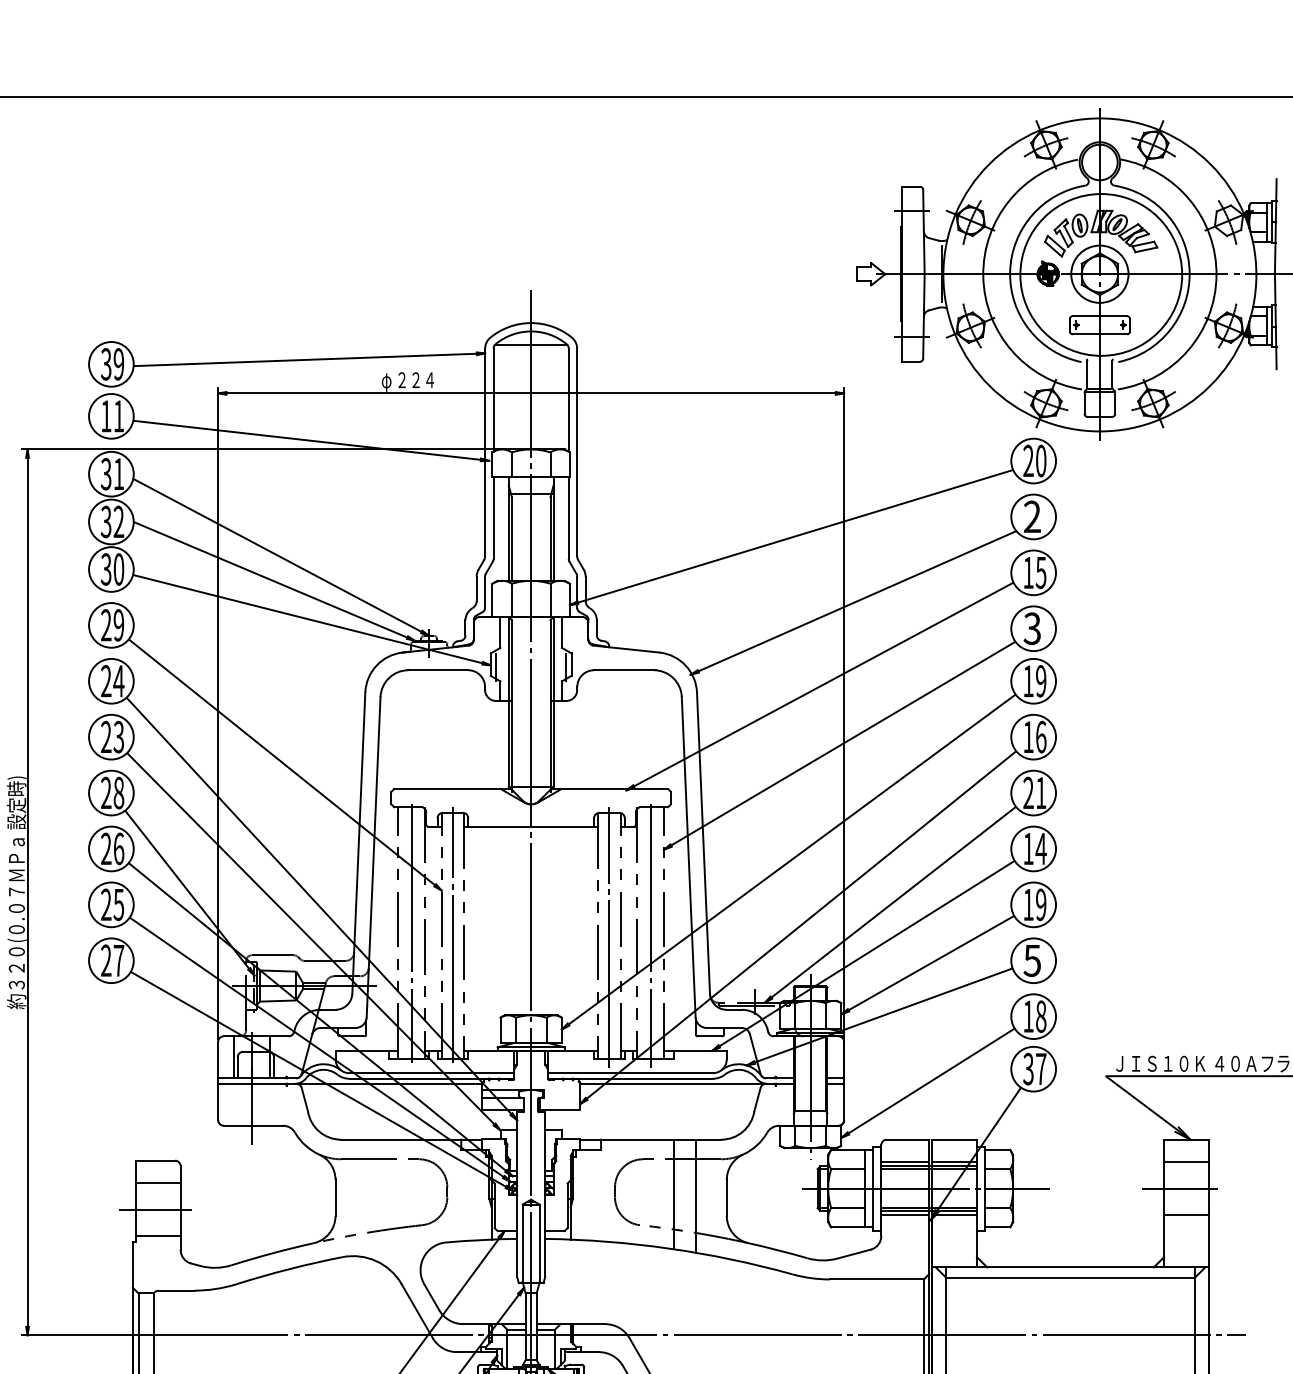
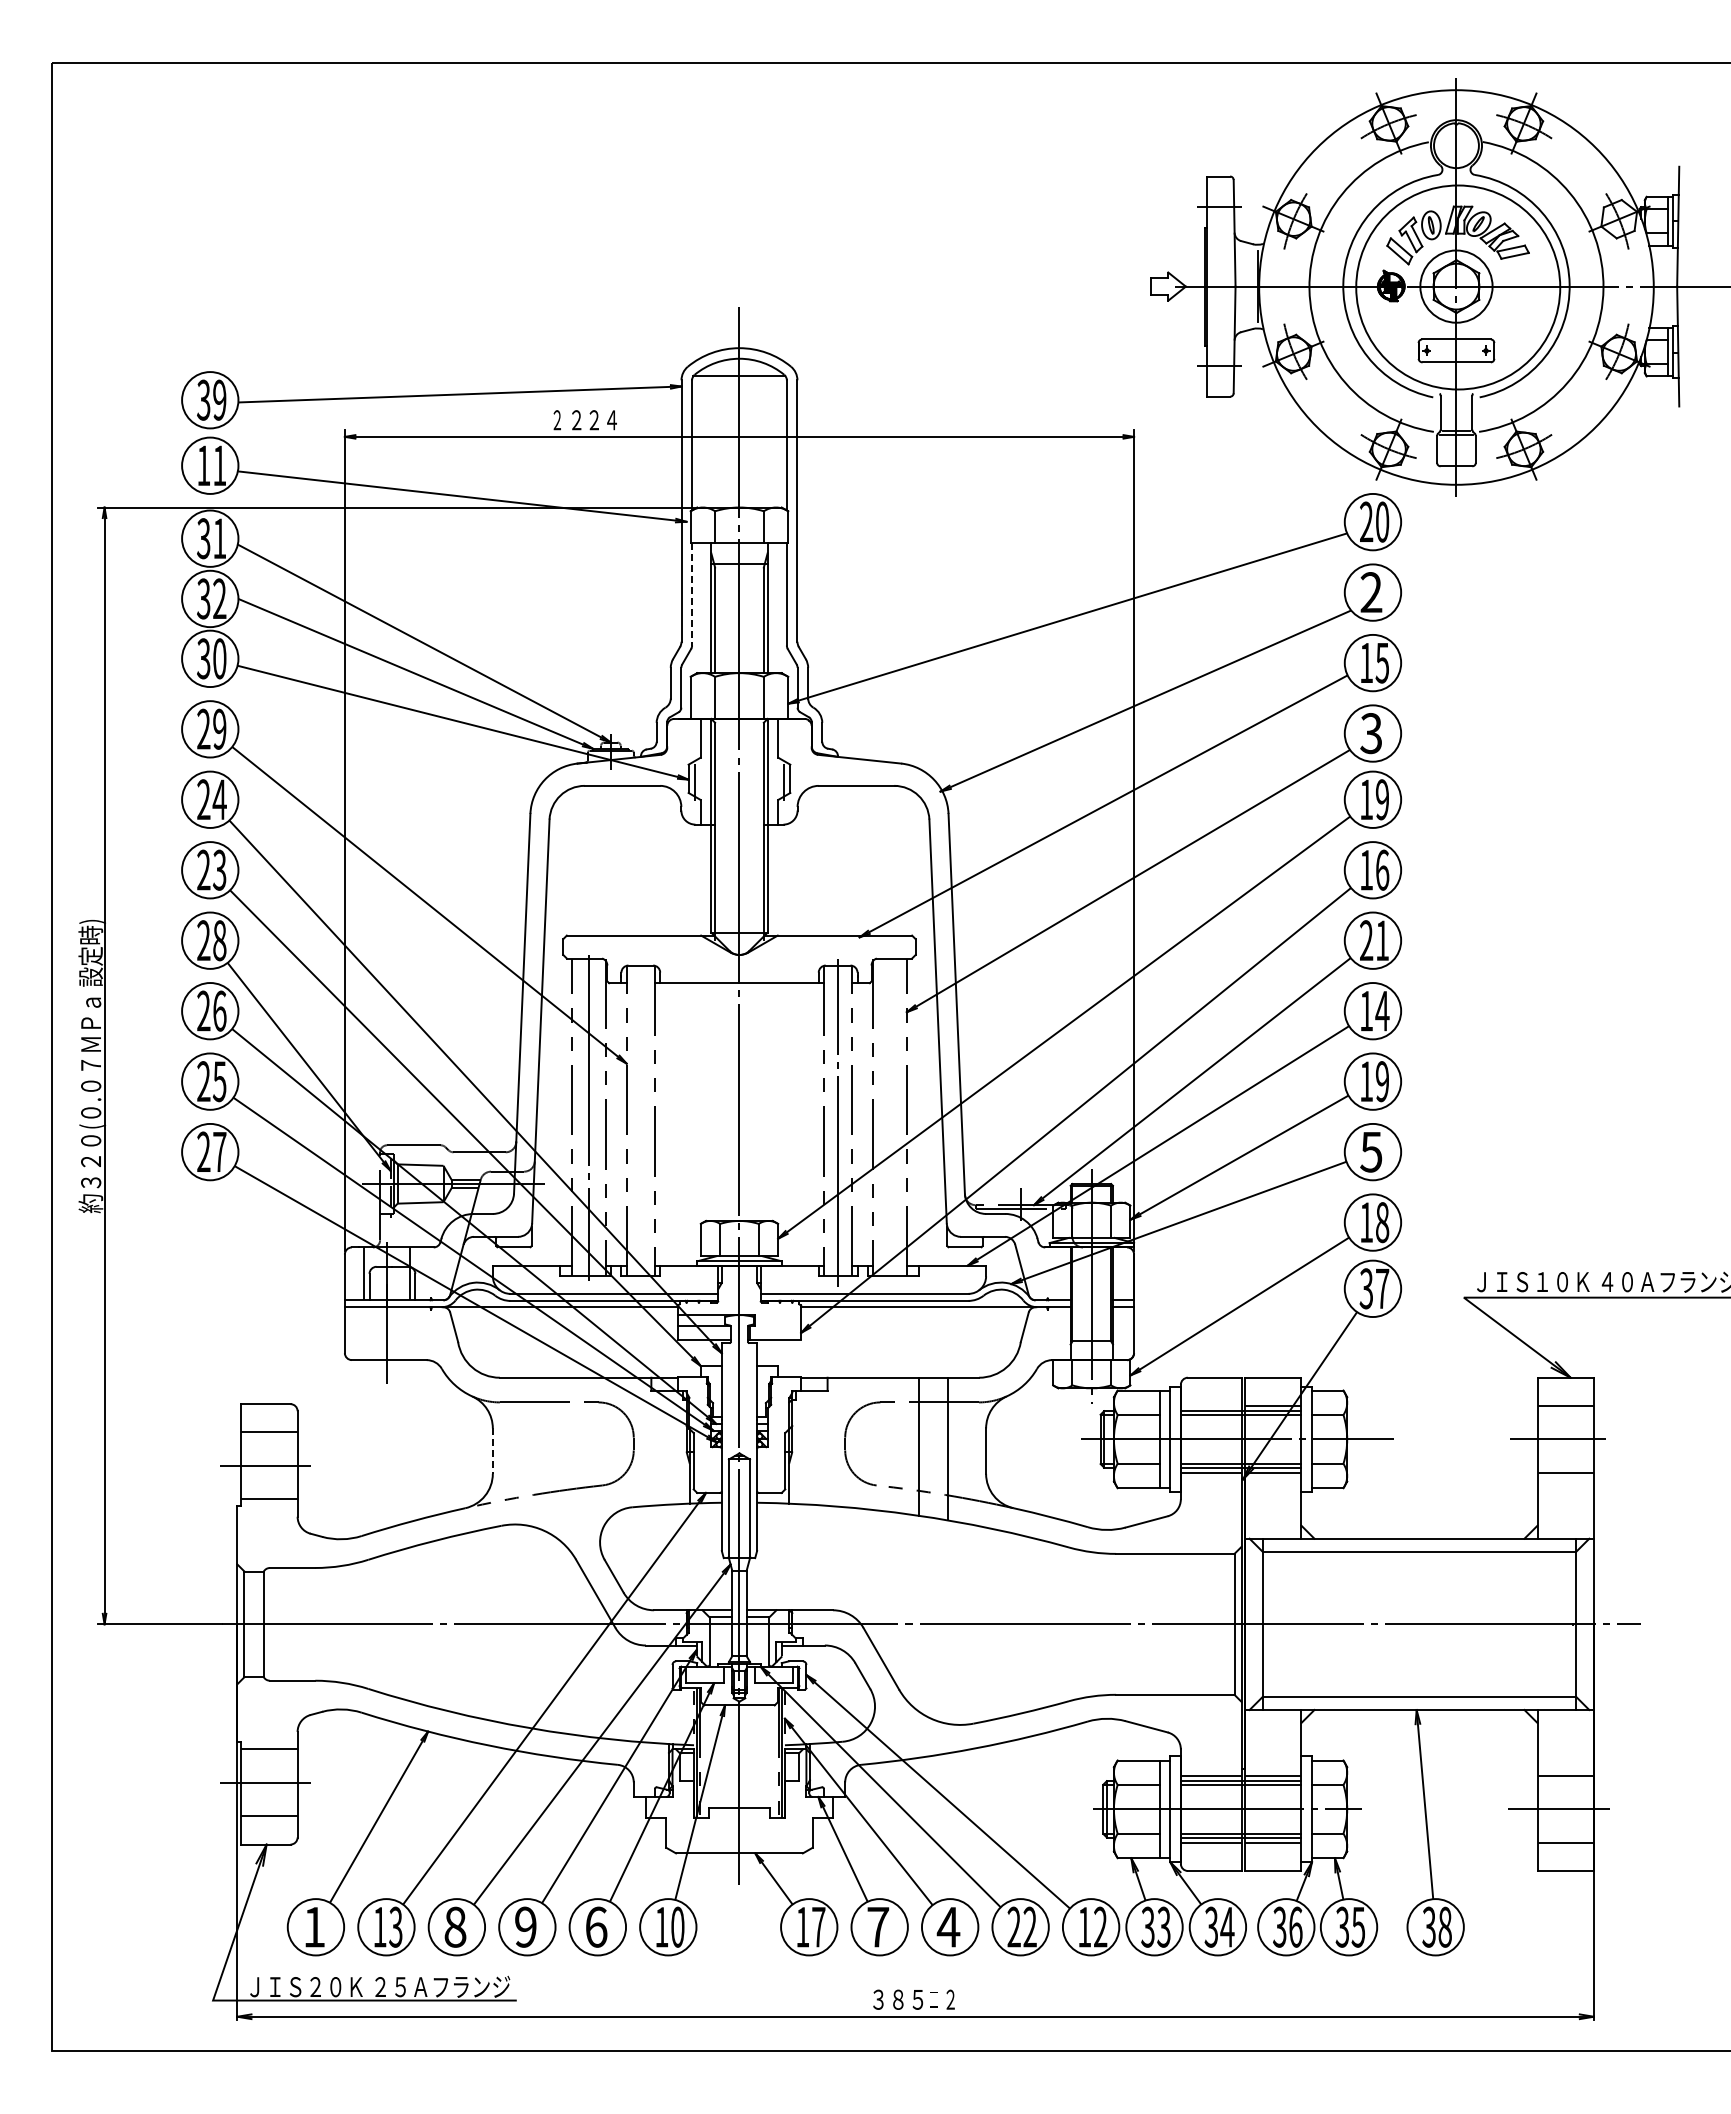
text: (386, 382) -> (557, 422), φ -> ２
line: (493, 518) -> (692, 594), solid -> dashed
line: (452, 934) -> (640, 1119), removed
line: (650, 935) -> (890, 1120), removed
line: (904, 1161) -> (1210, 1405), removed
line: (335, 1198) -> (492, 1451), solid -> dashed

